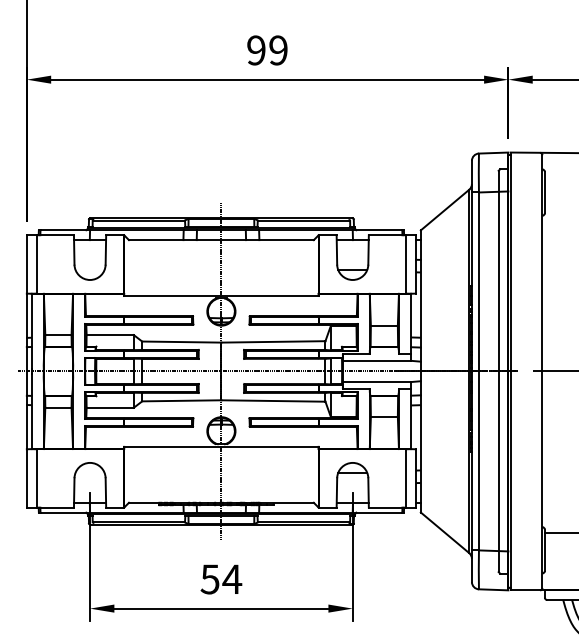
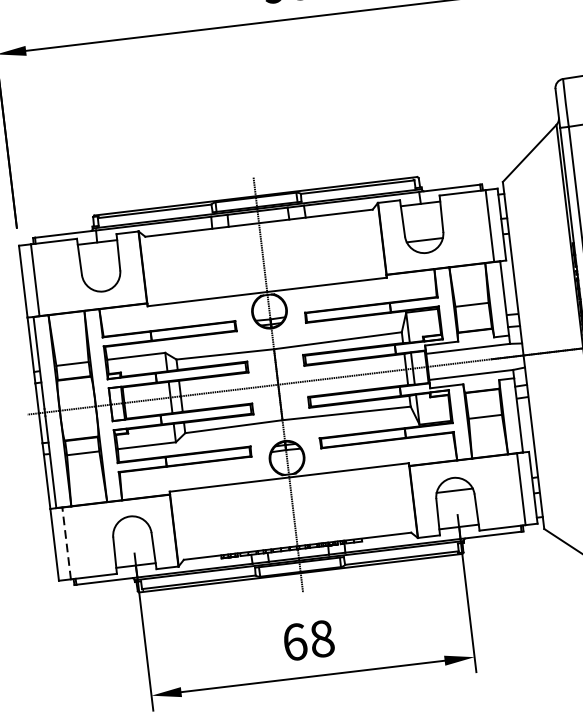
line: (36, 477) -> (66, 542), solid -> dashed
text: (221, 579) -> (308, 640), 54 -> 68

